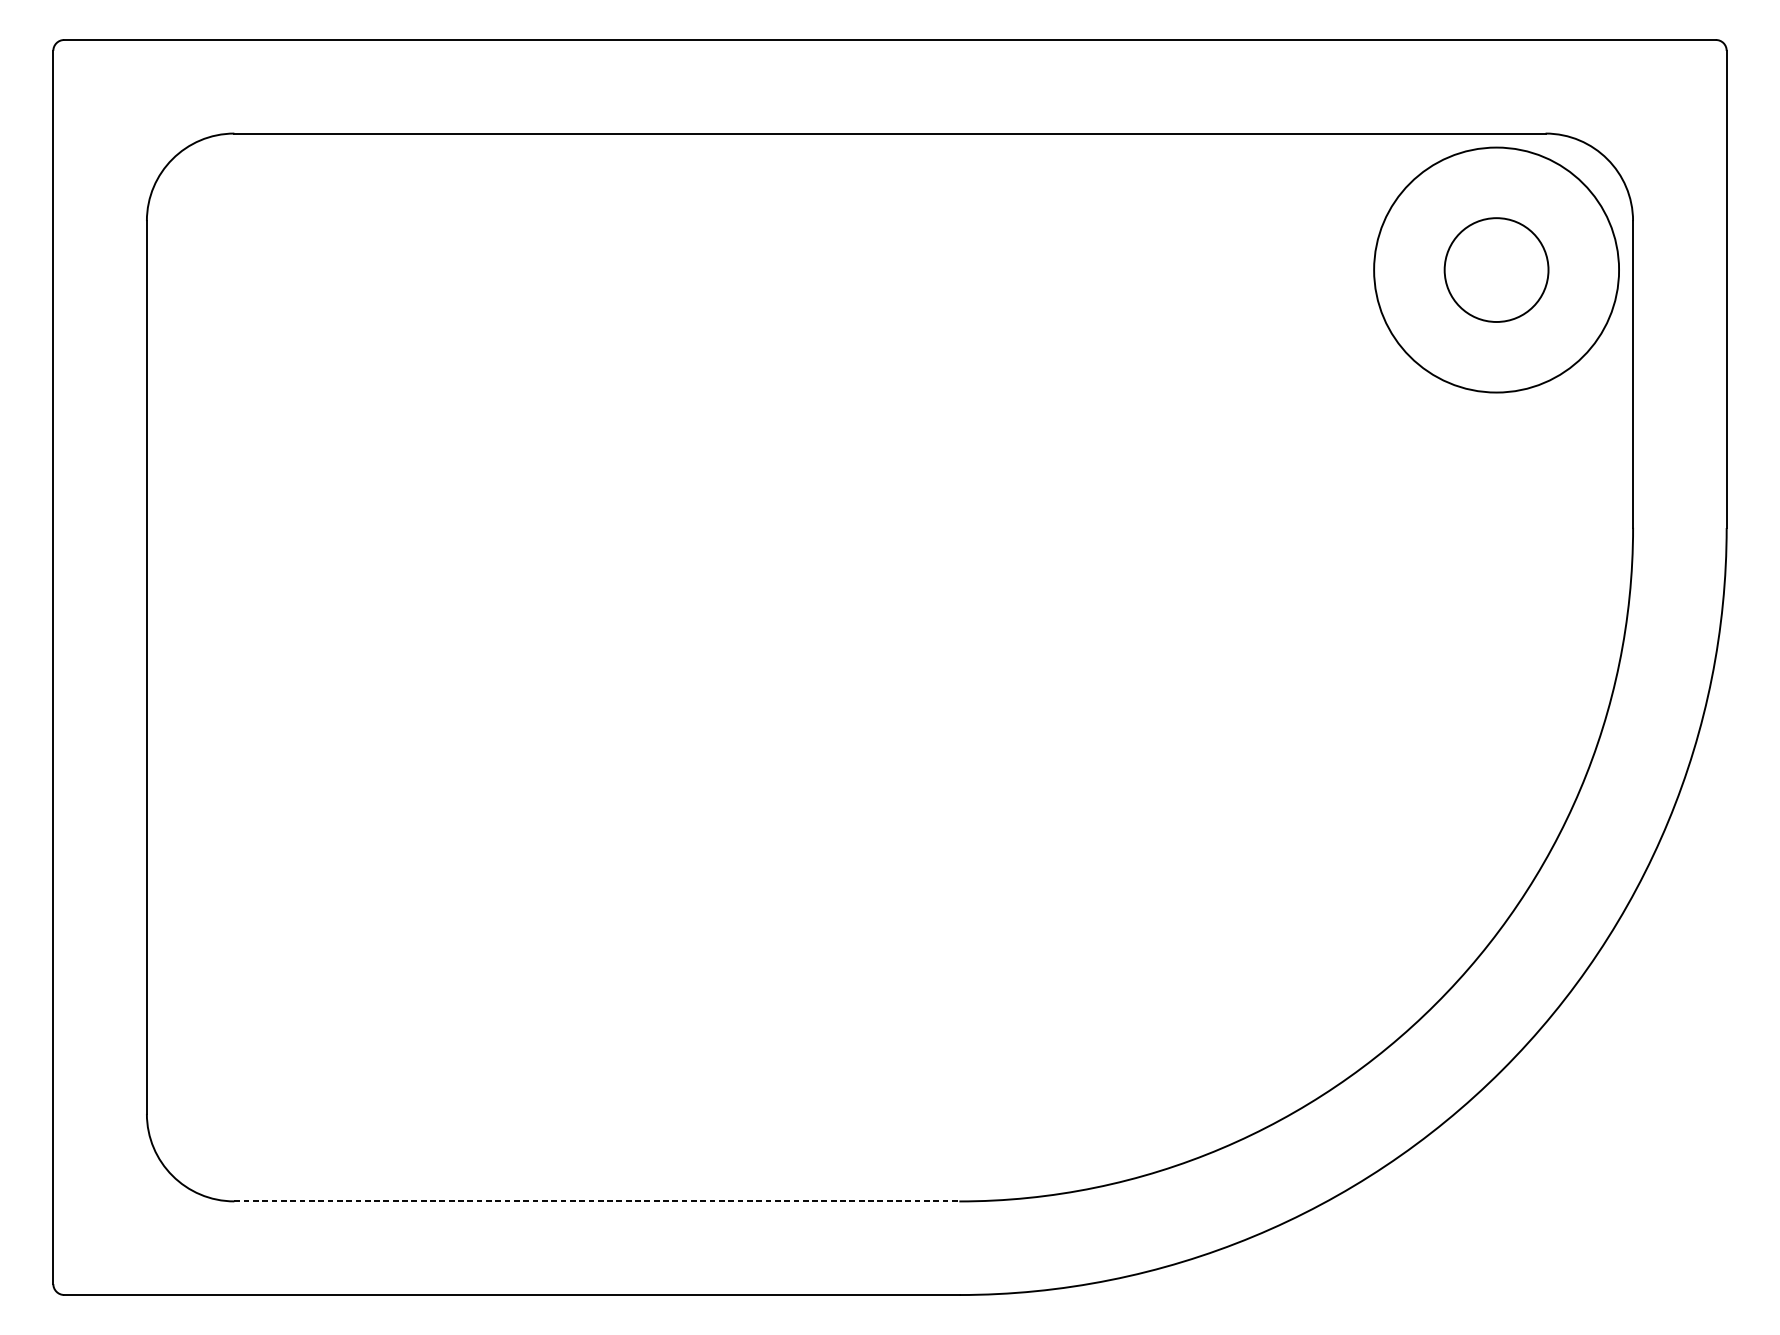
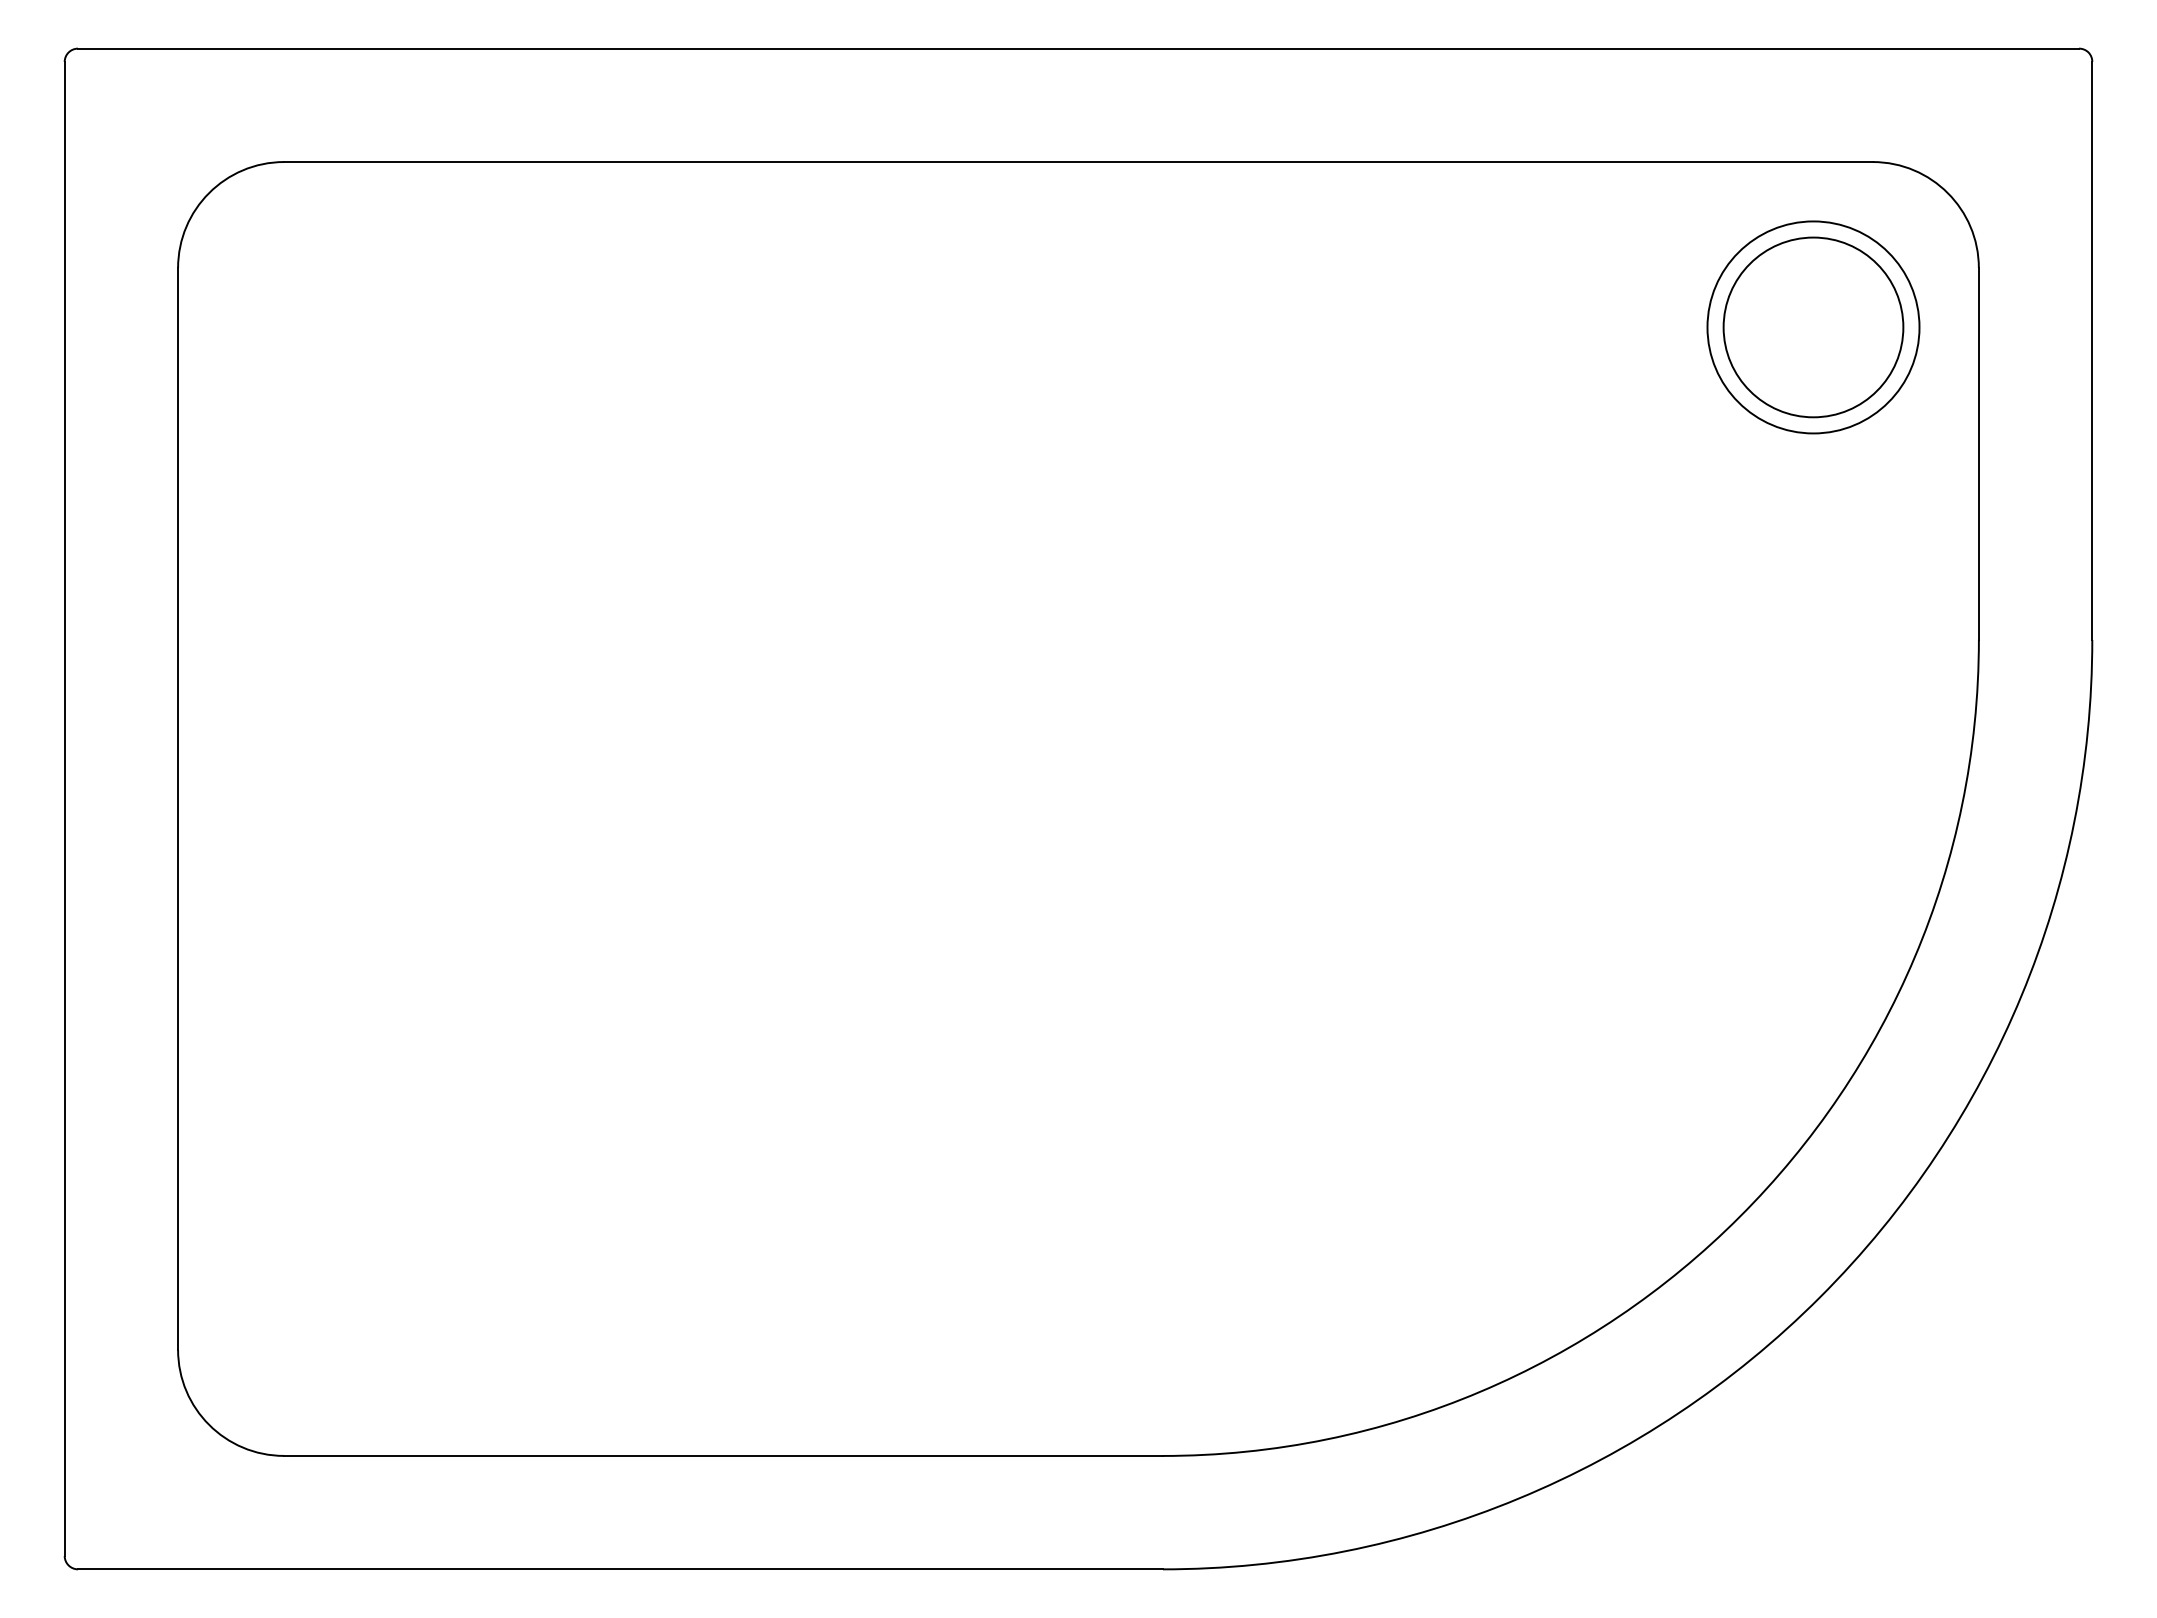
circle: (1496, 270) -> (1813, 327), size x0.71
circle: (1496, 270) -> (1813, 327), size x1.43
line: (597, 1201) -> (723, 1455), dashed -> solid

